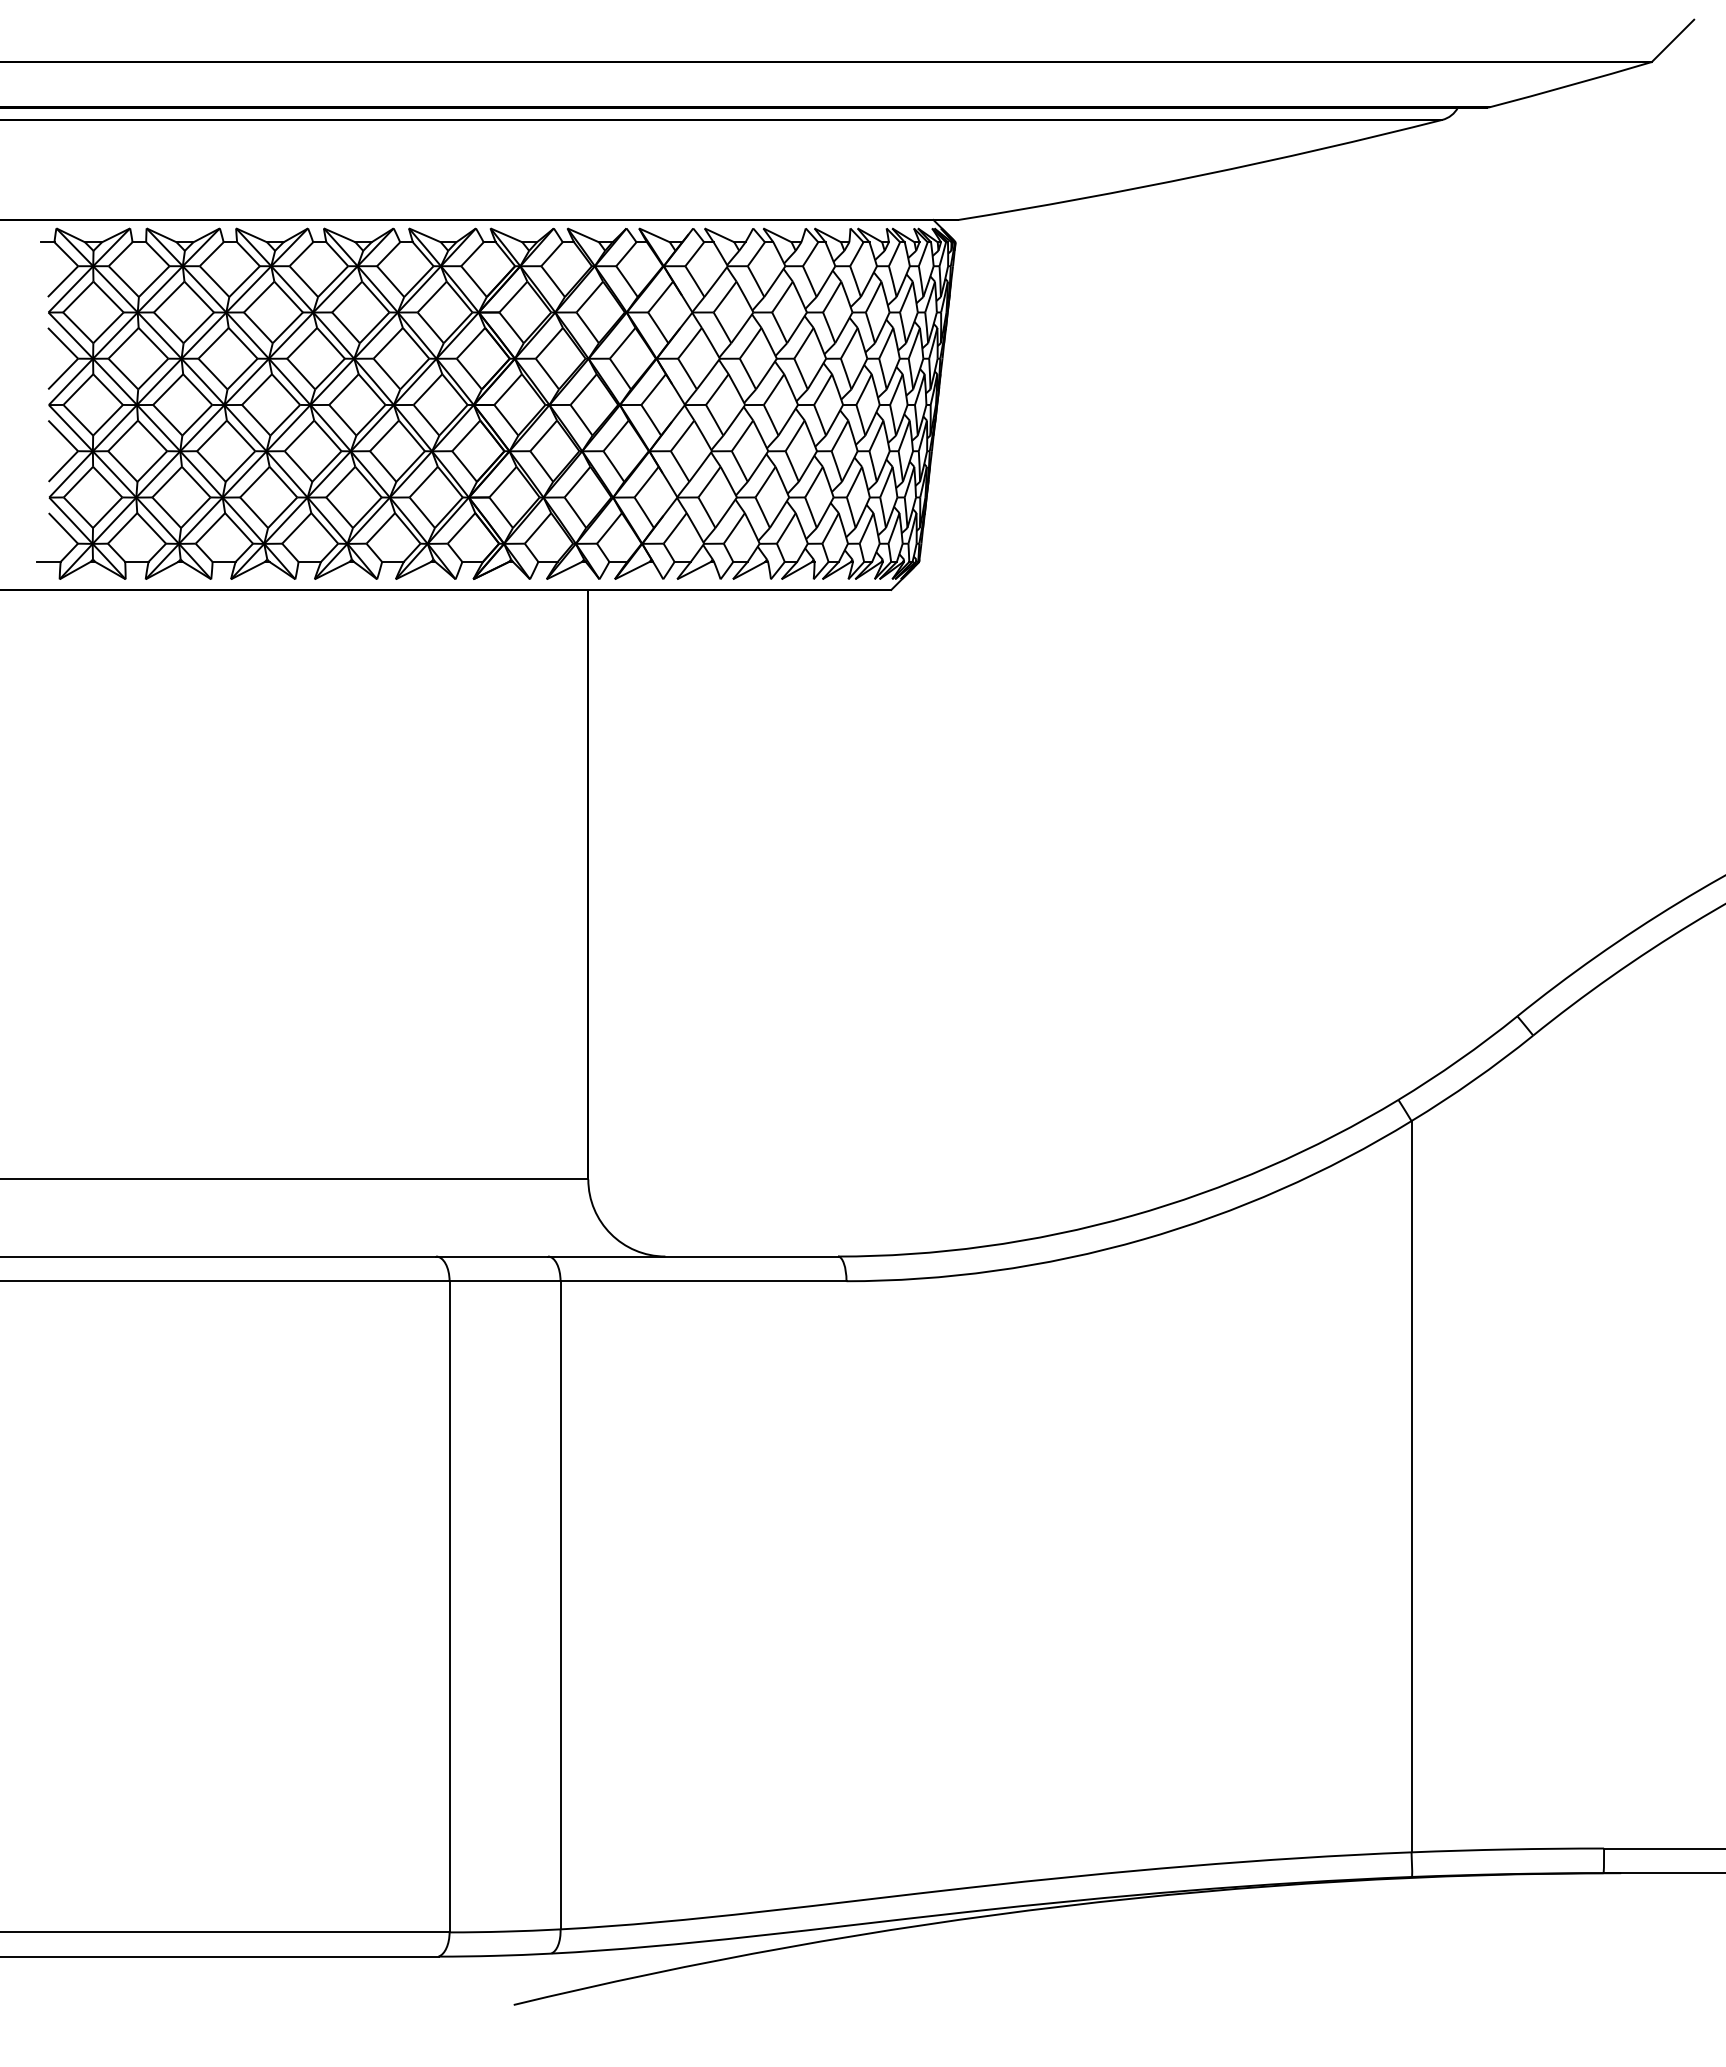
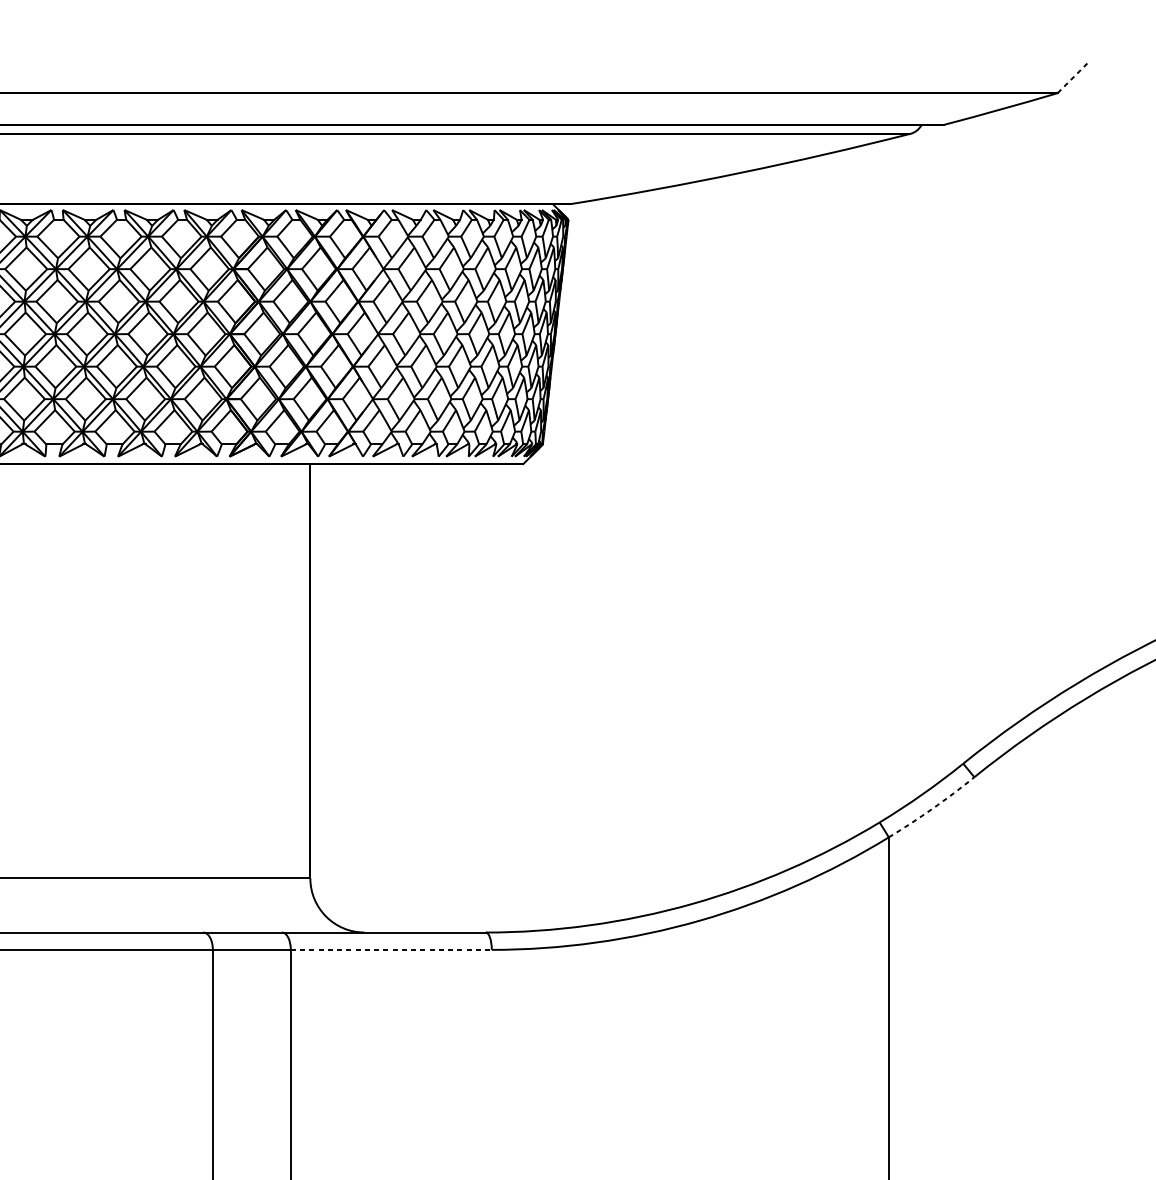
line: (1673, 40) -> (1072, 78), solid -> dashed
arc: (1473, 1080) -> (932, 808), solid -> dashed
line: (703, 1281) -> (391, 950), solid -> dashed

